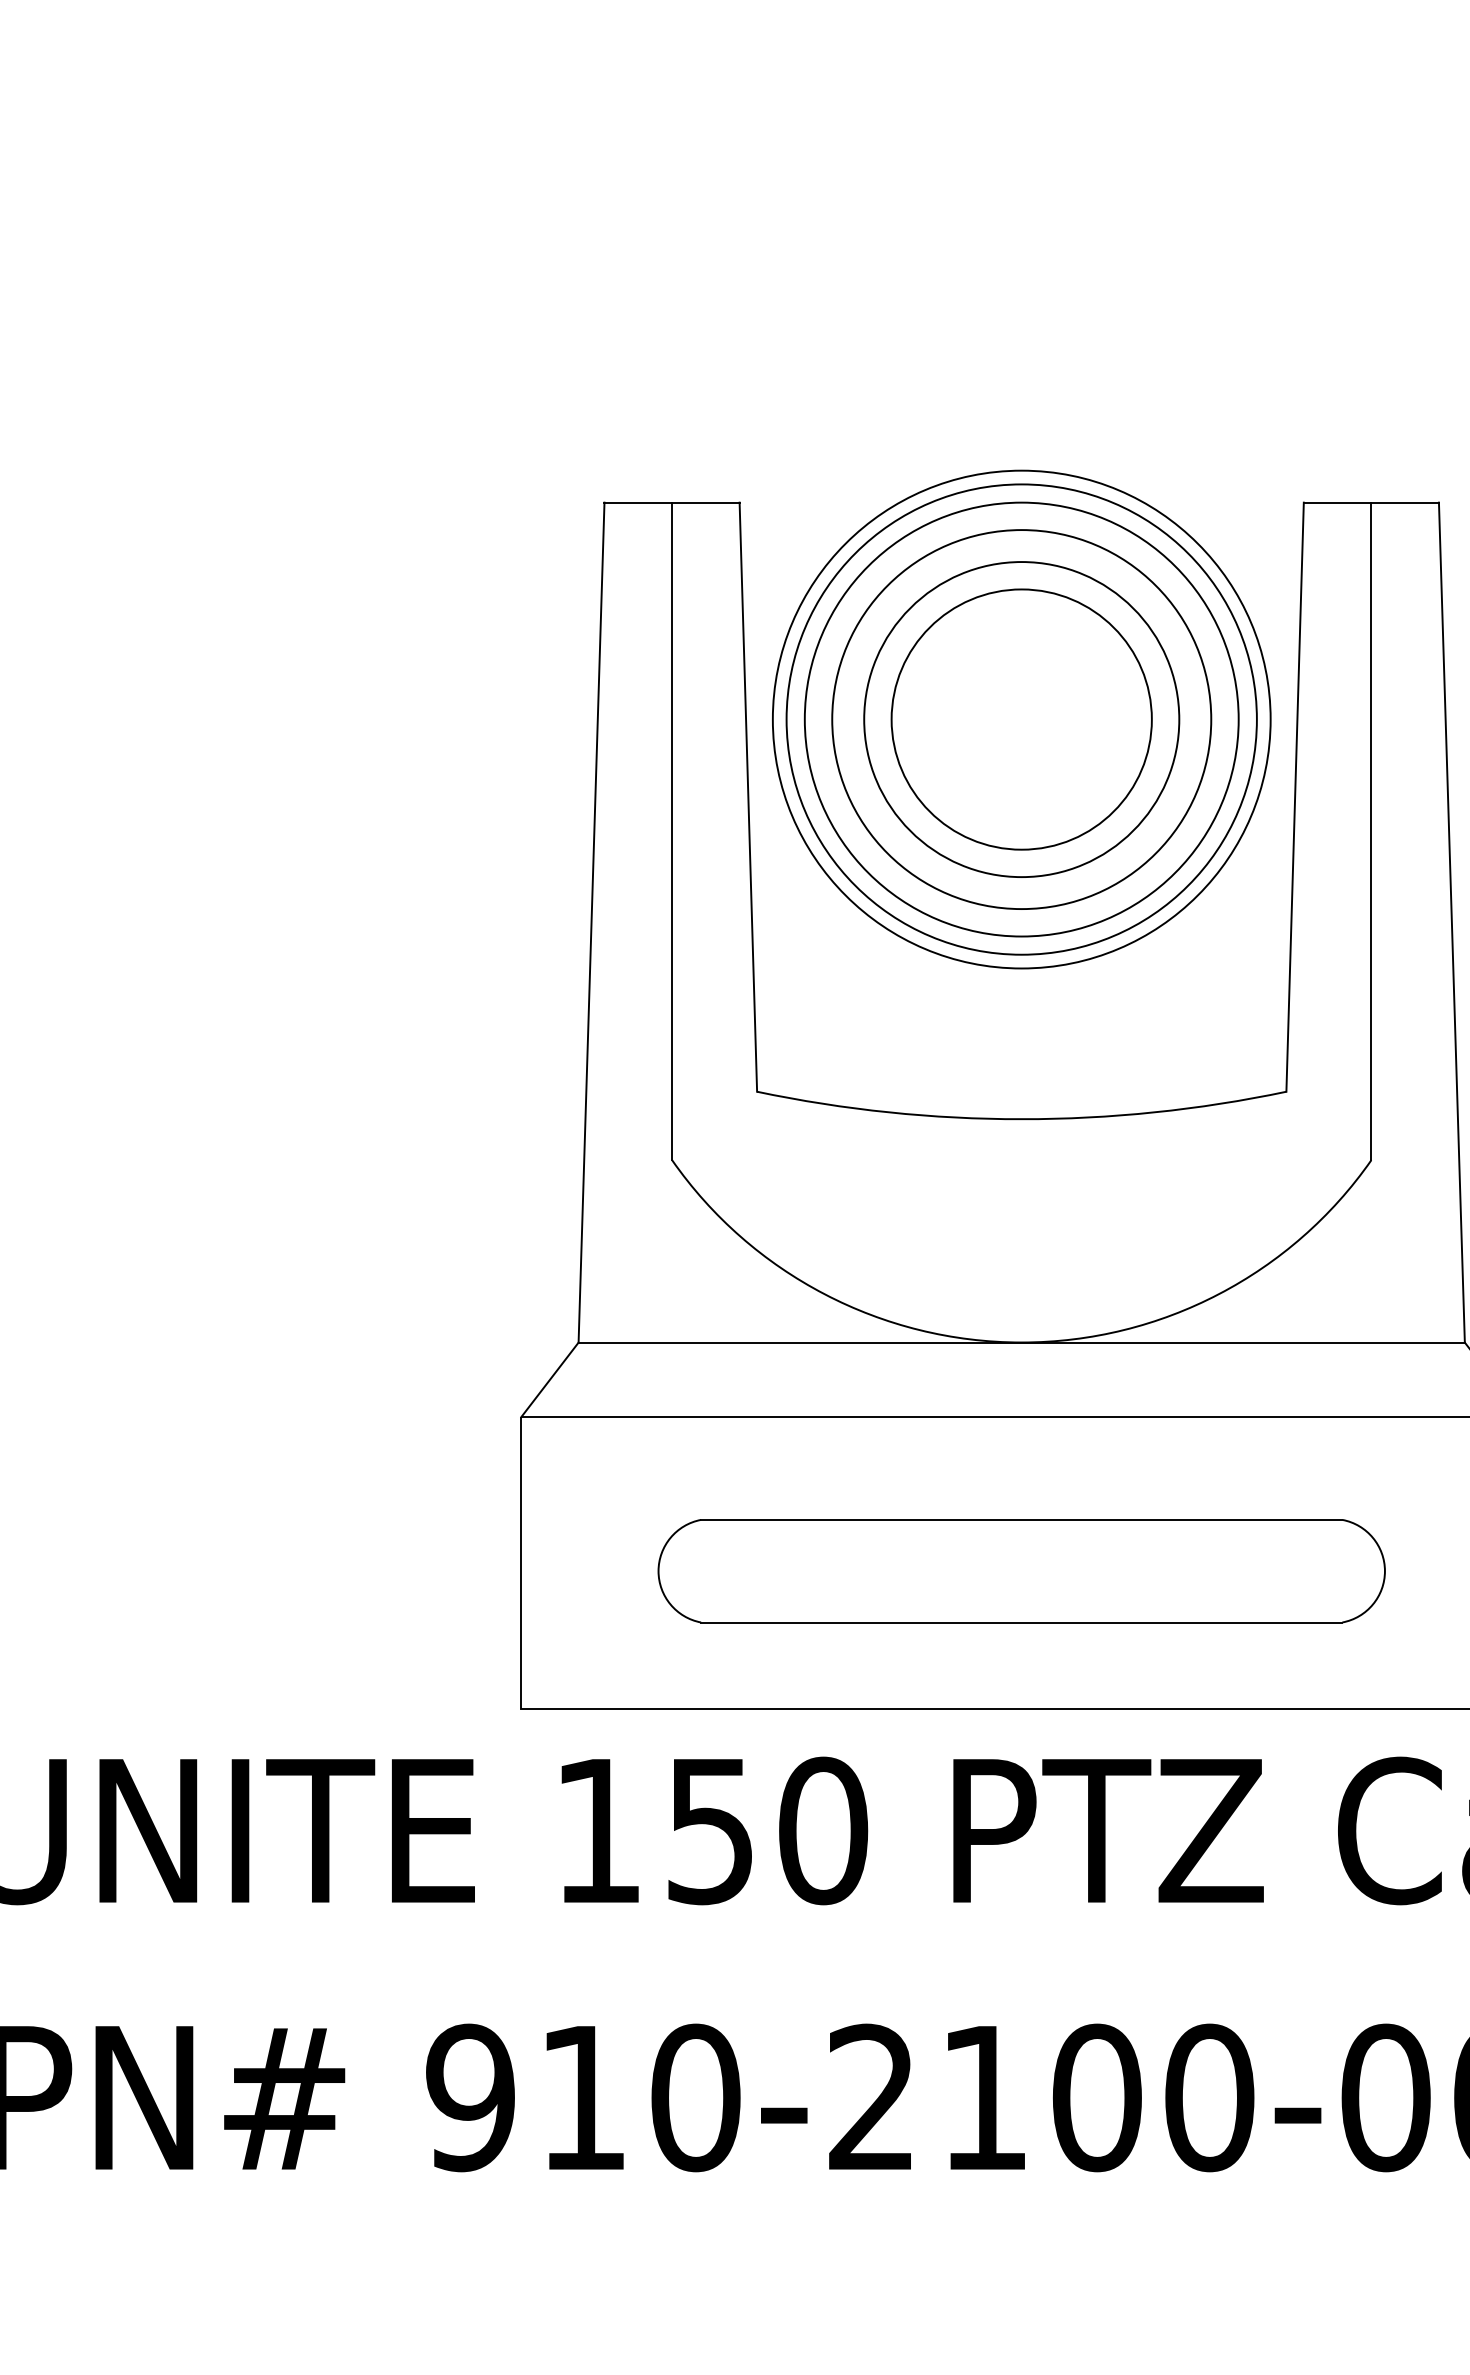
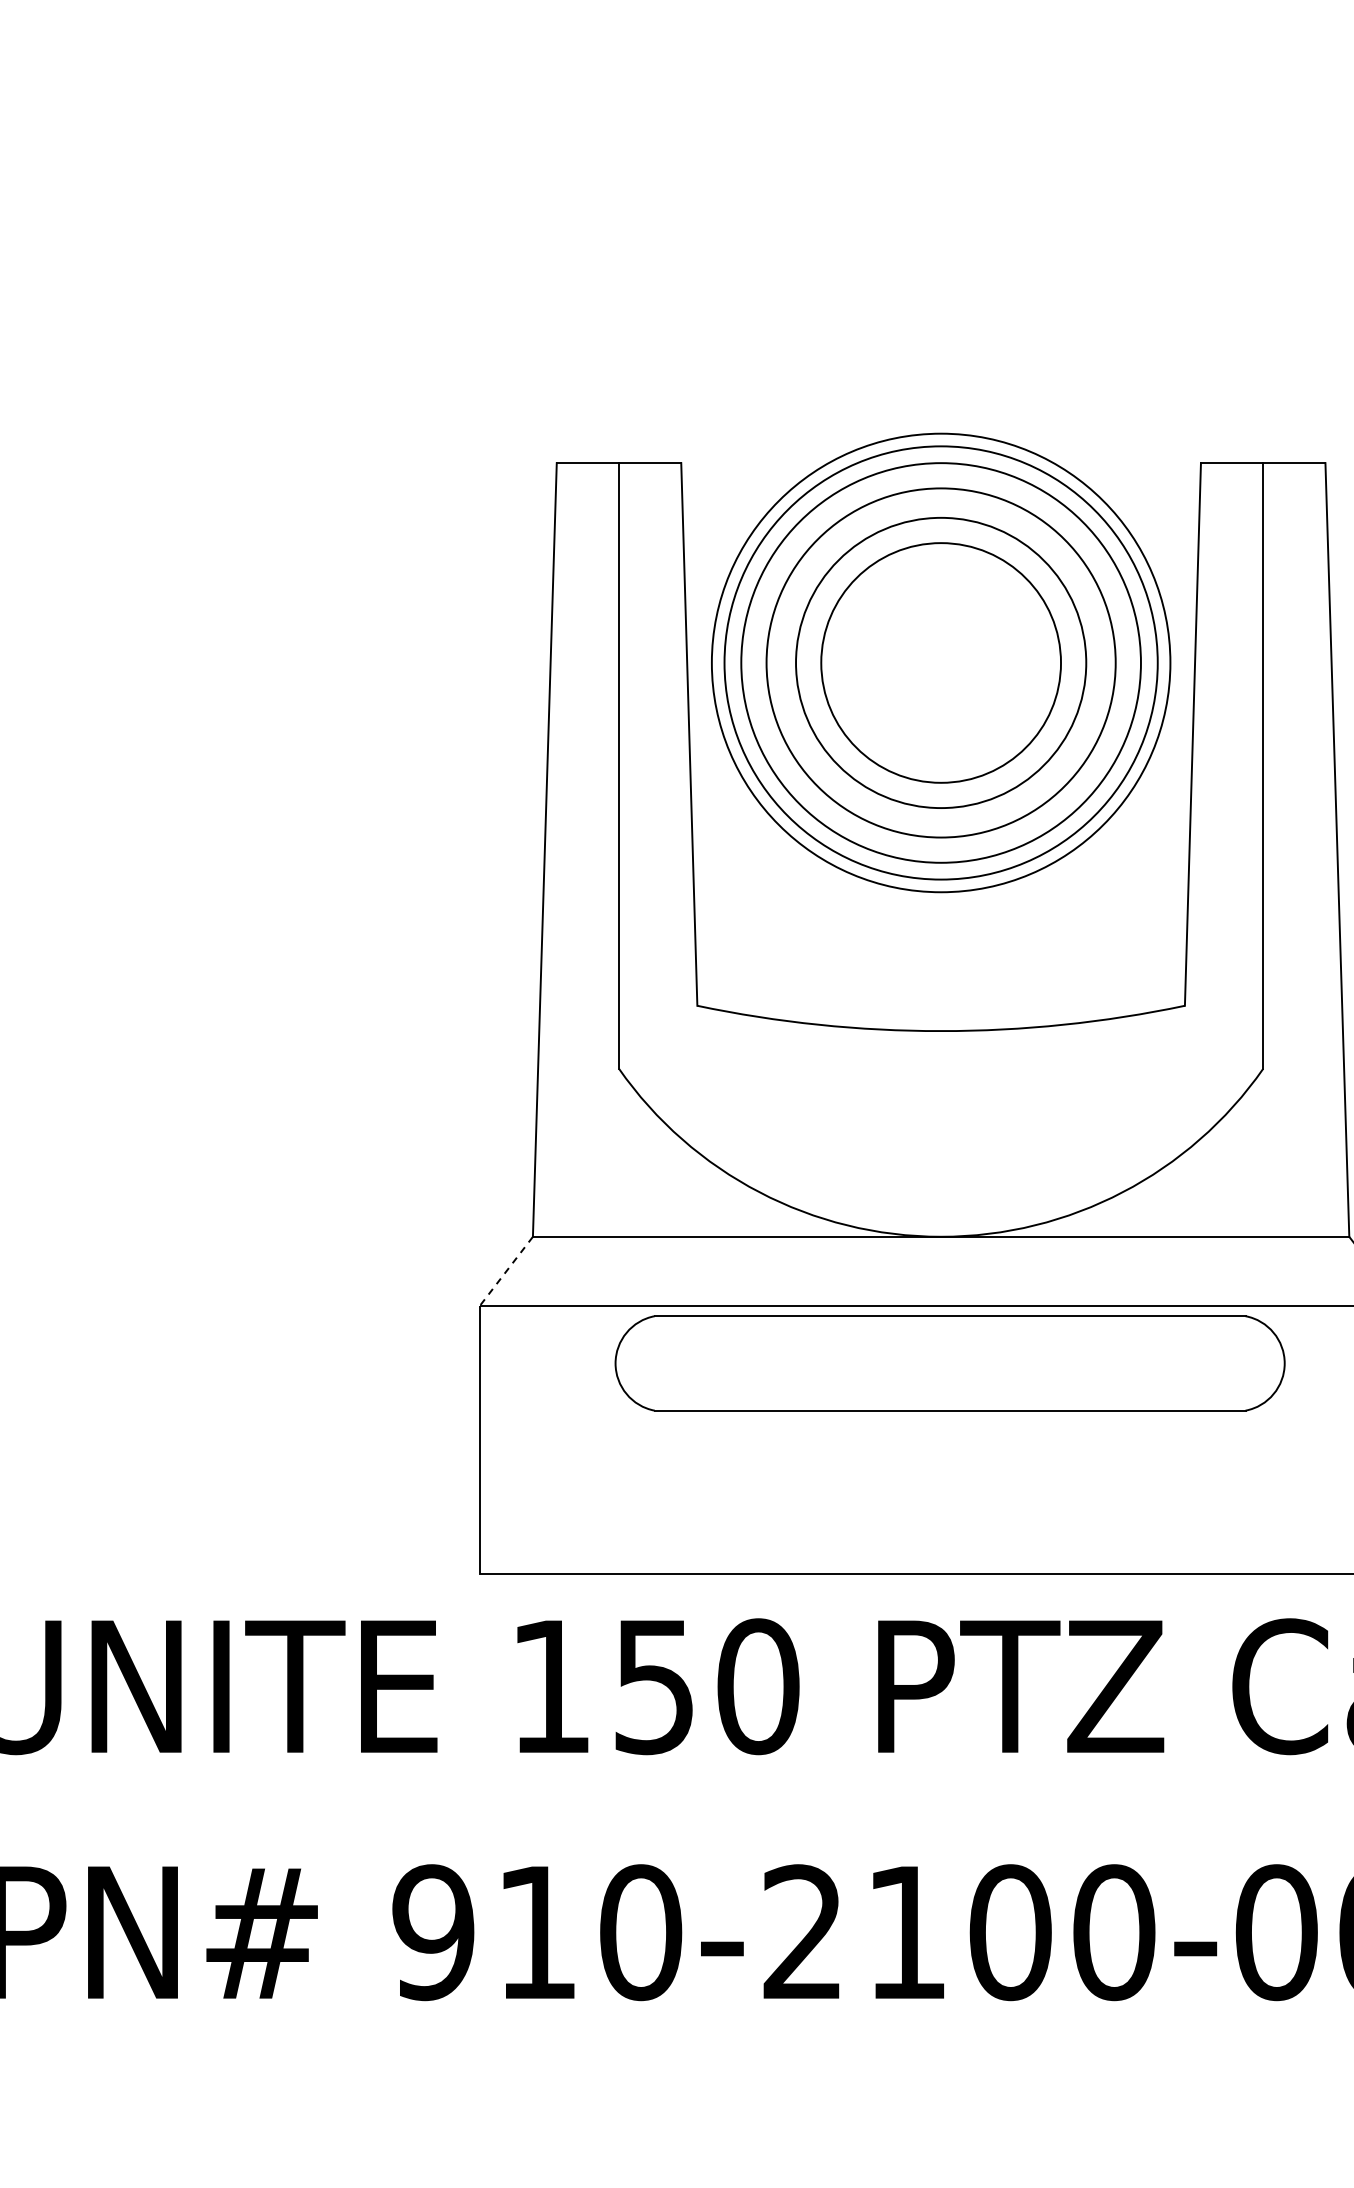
line: (549, 1380) -> (506, 1271), solid -> dashed
part: (1021, 1571) -> (949, 1363), moved

